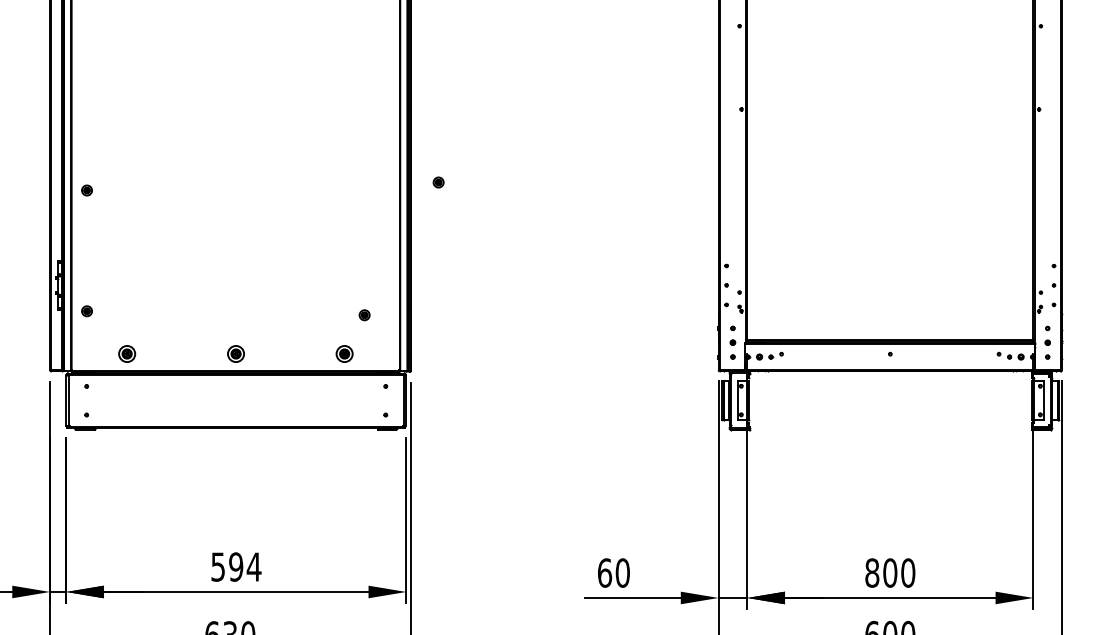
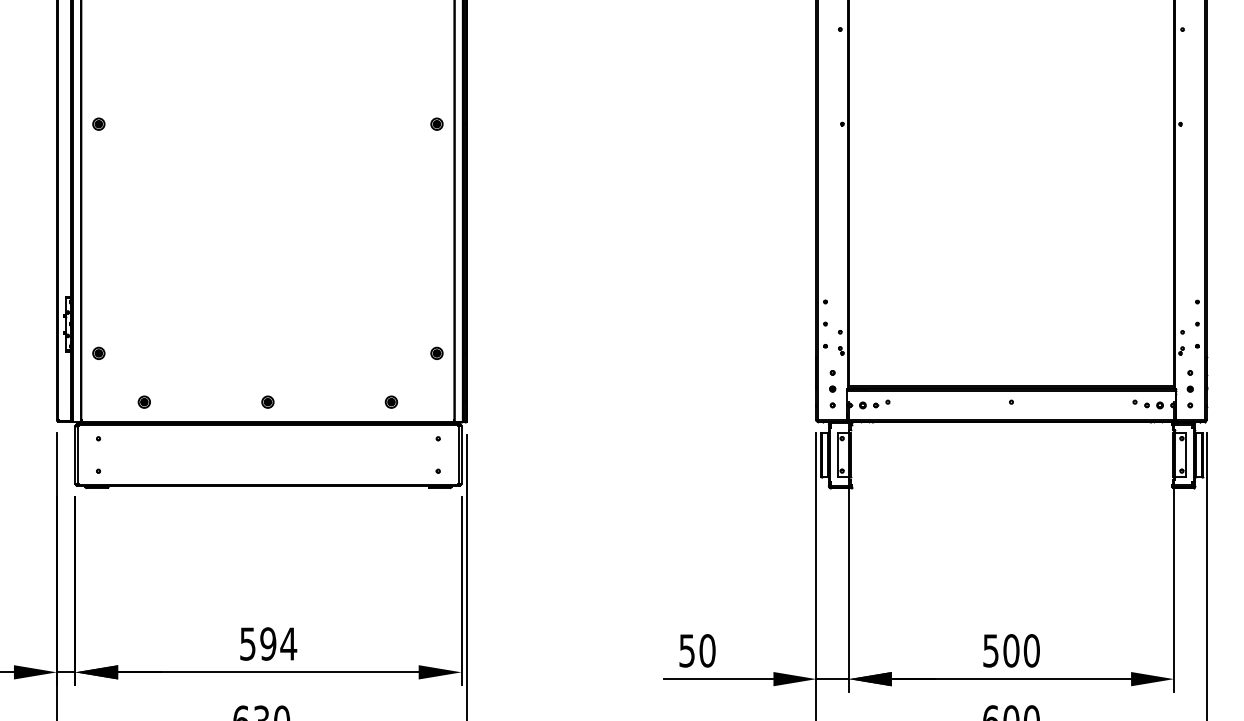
part: (438, 182) -> (436, 124), moved
part: (86, 190) -> (98, 124), moved
part: (364, 315) -> (436, 353), moved
part: (126, 354) -> (143, 402), size x0.62
part: (235, 354) -> (267, 402), size x0.62
part: (344, 354) -> (391, 402), size x0.62
text: (605, 572) -> (687, 650), 60 -> 50
text: (872, 572) -> (991, 650), 800 -> 500

